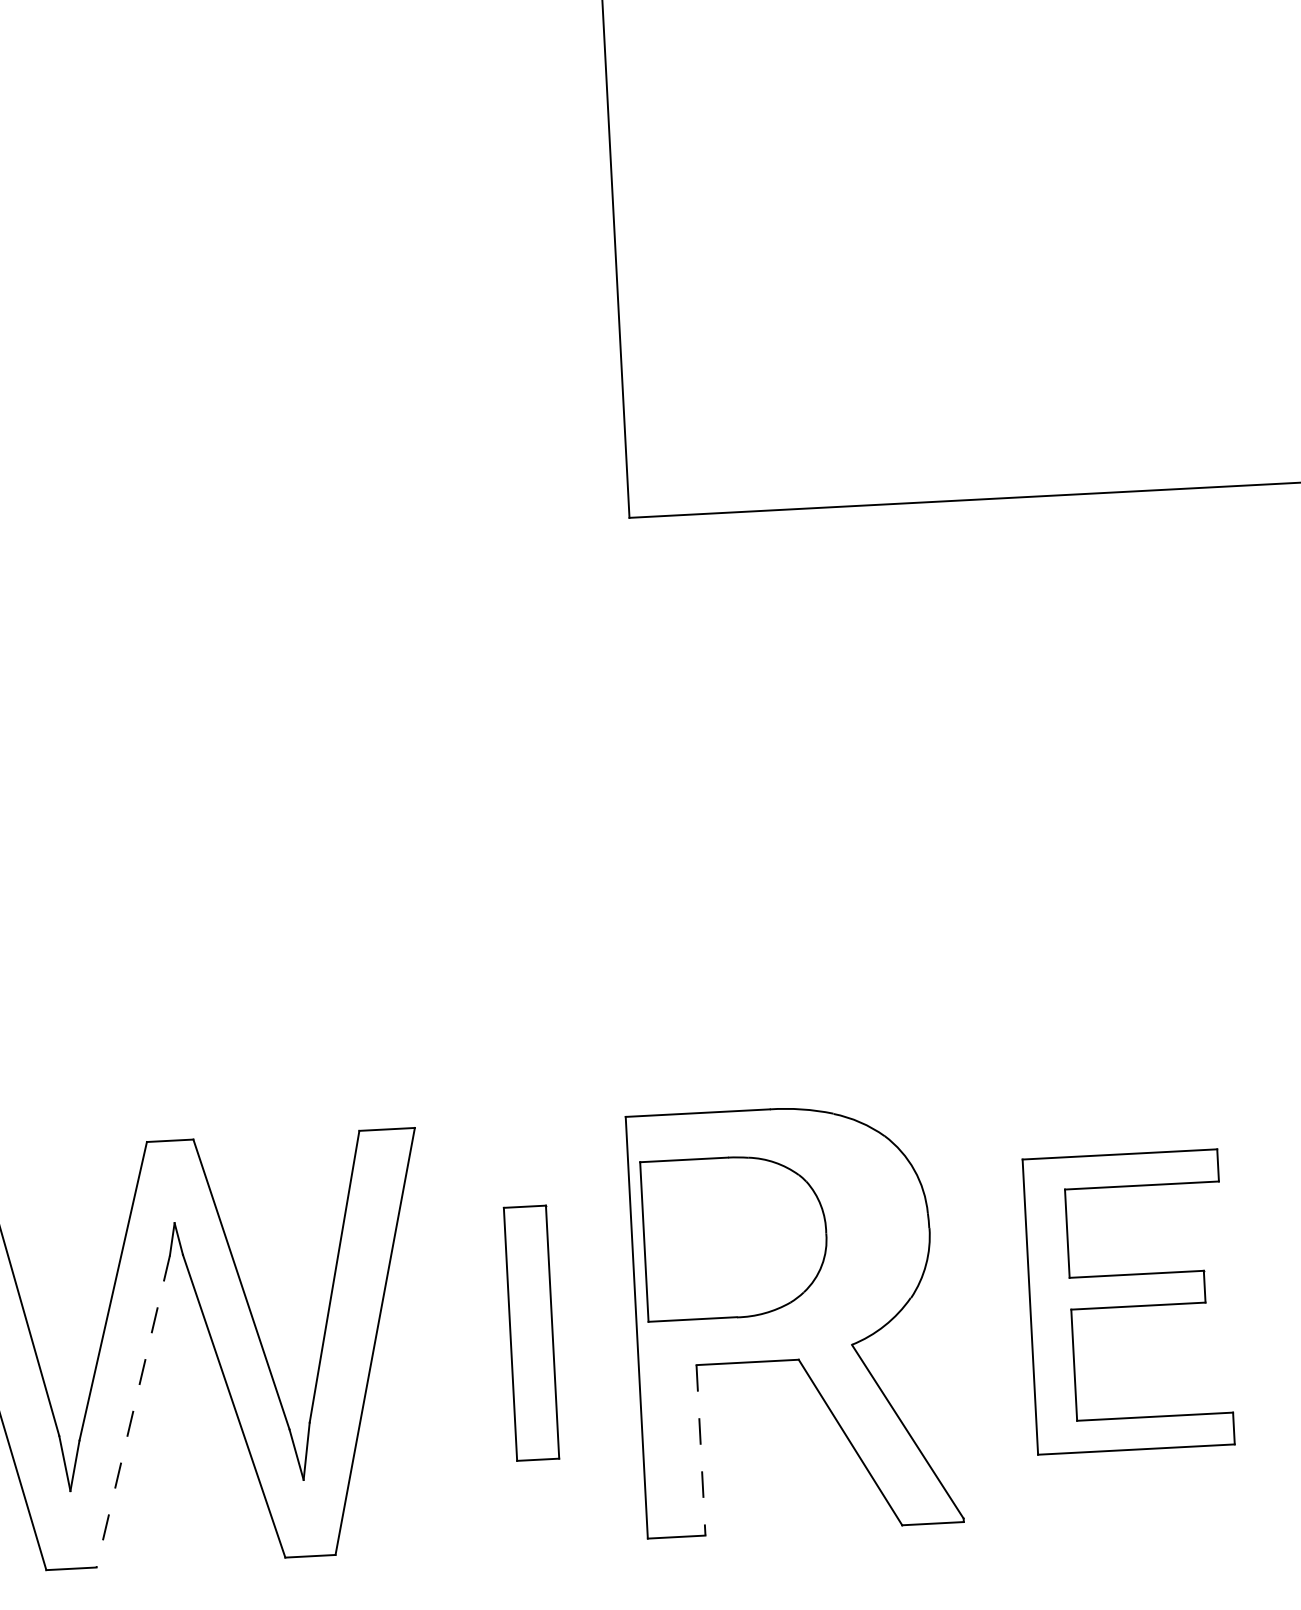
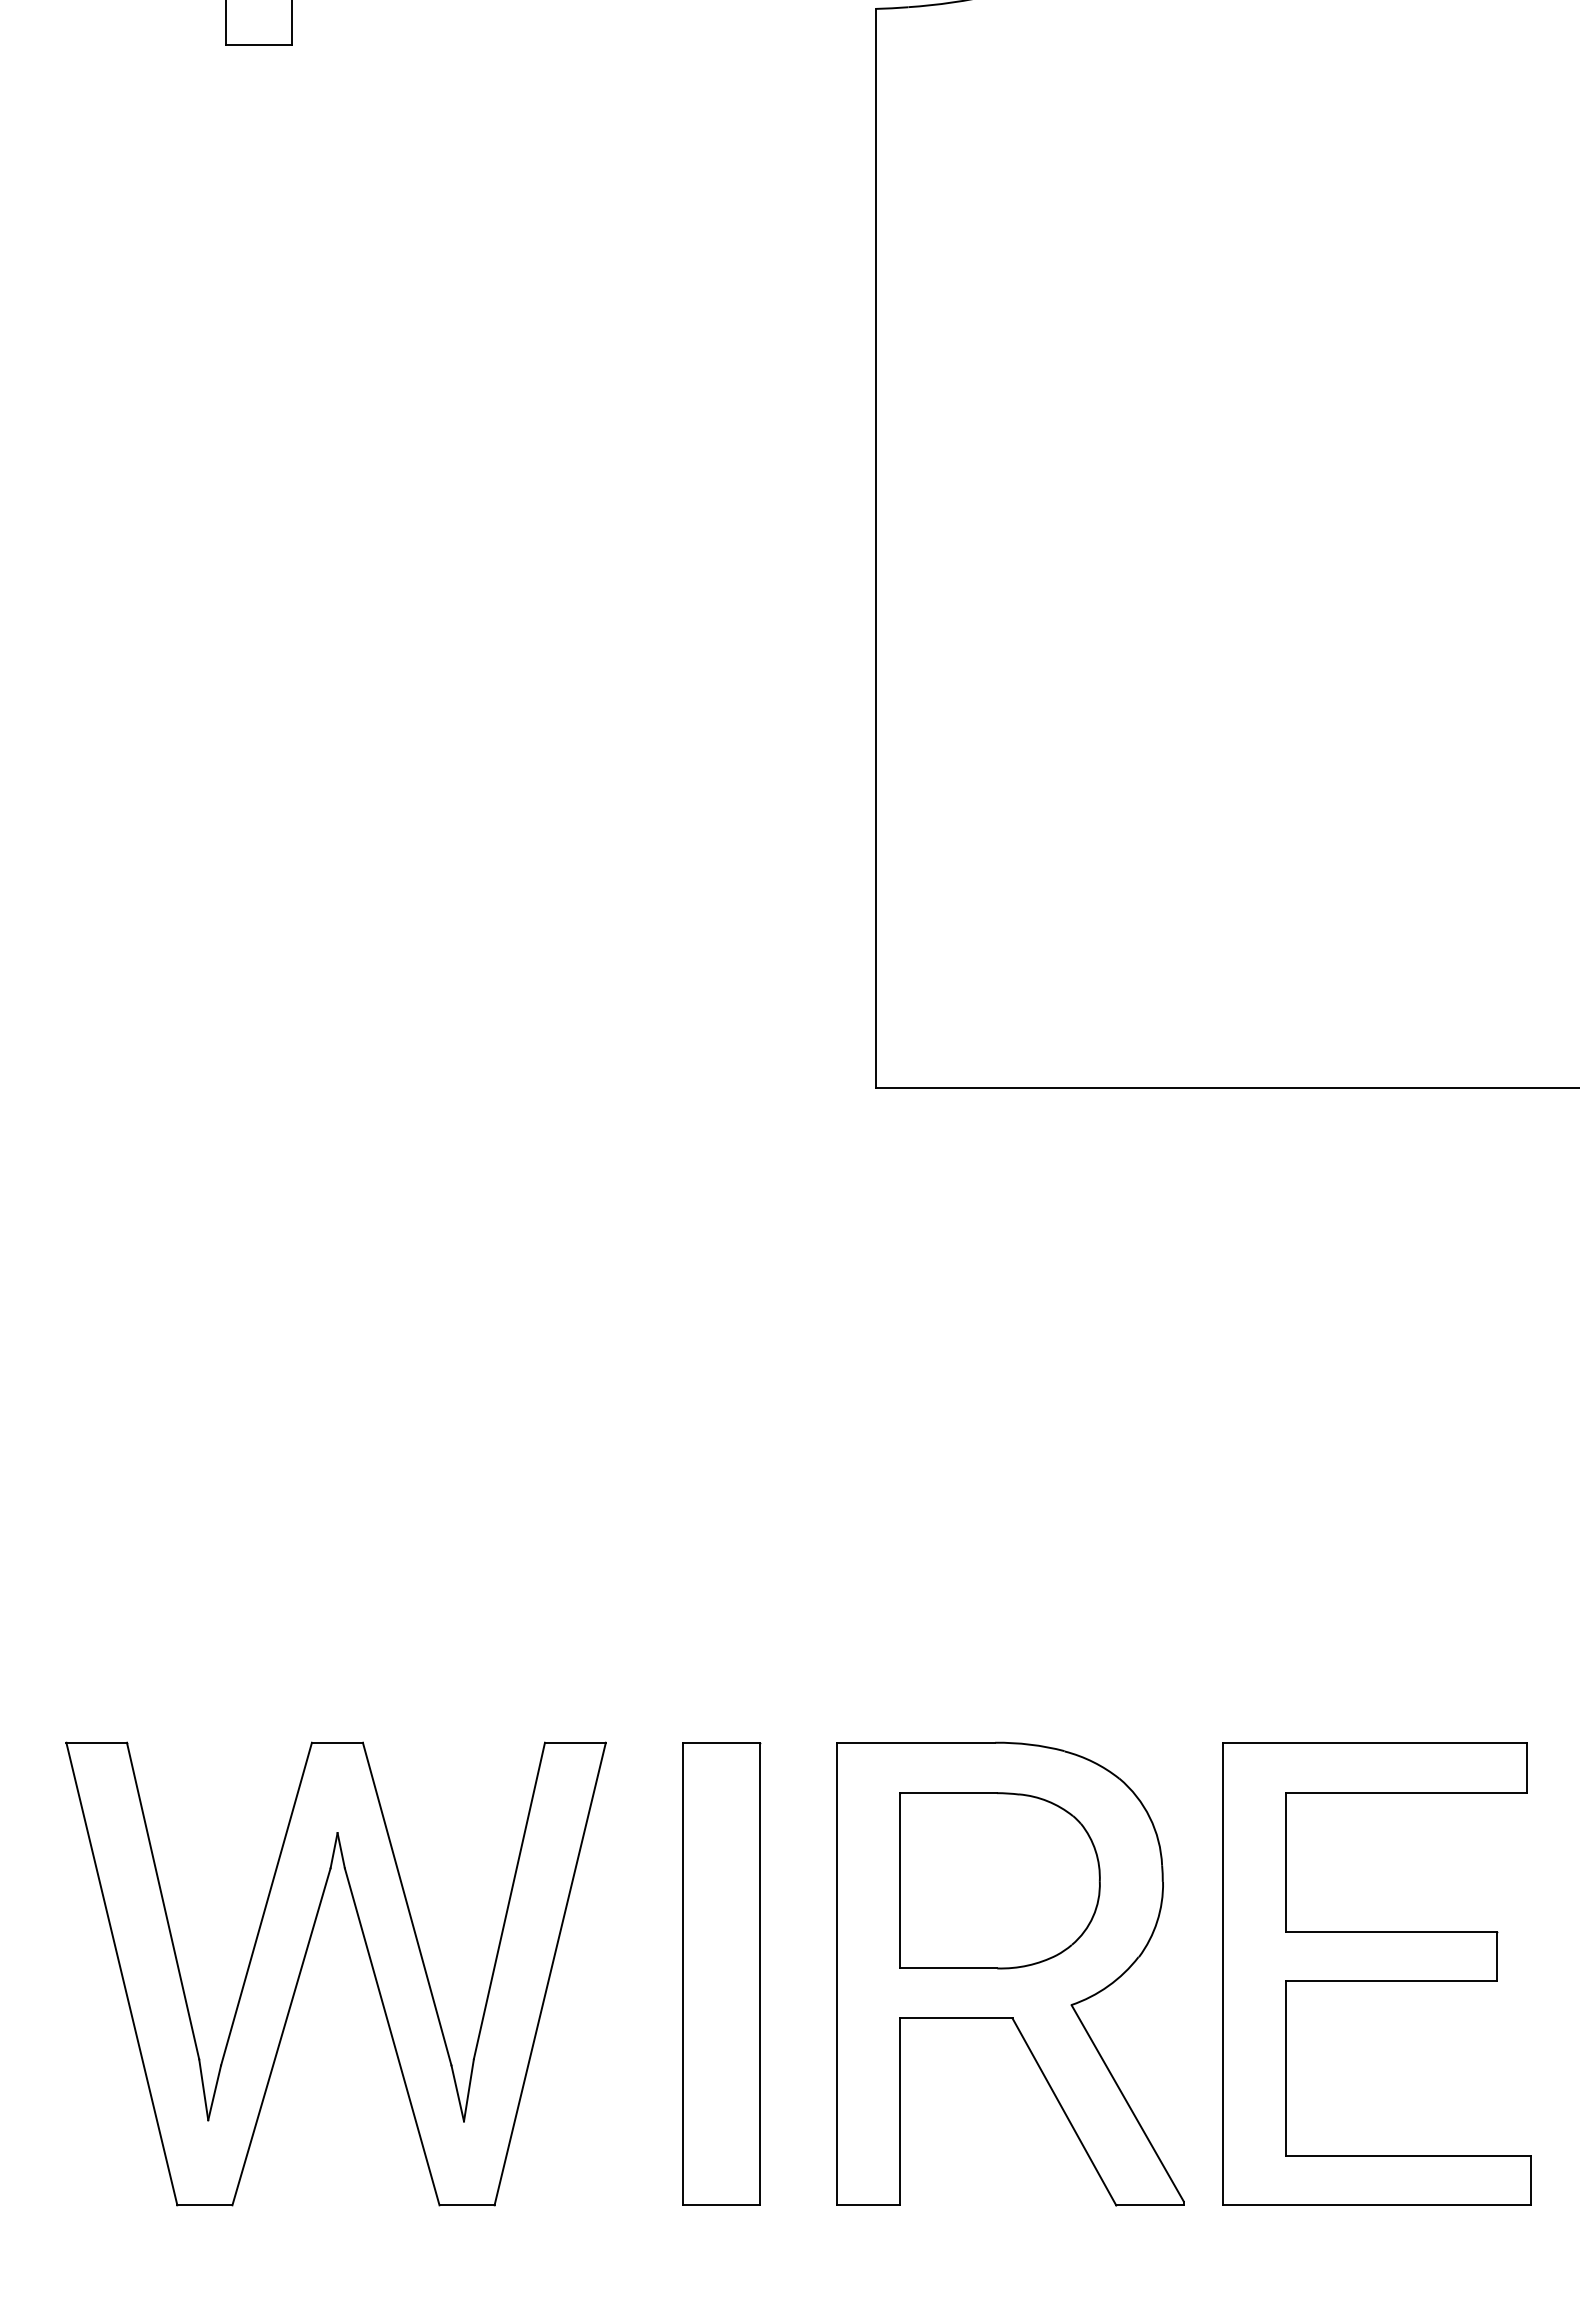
part: (734, 1237) -> (999, 1880), moved
part: (1128, 1301) -> (1376, 1973), size x1.43
part: (531, 1332) -> (721, 1973), size x1.67
line: (133, 1411) -> (281, 2036), dashed -> solid
line: (701, 1450) -> (900, 2111), dashed -> solid

